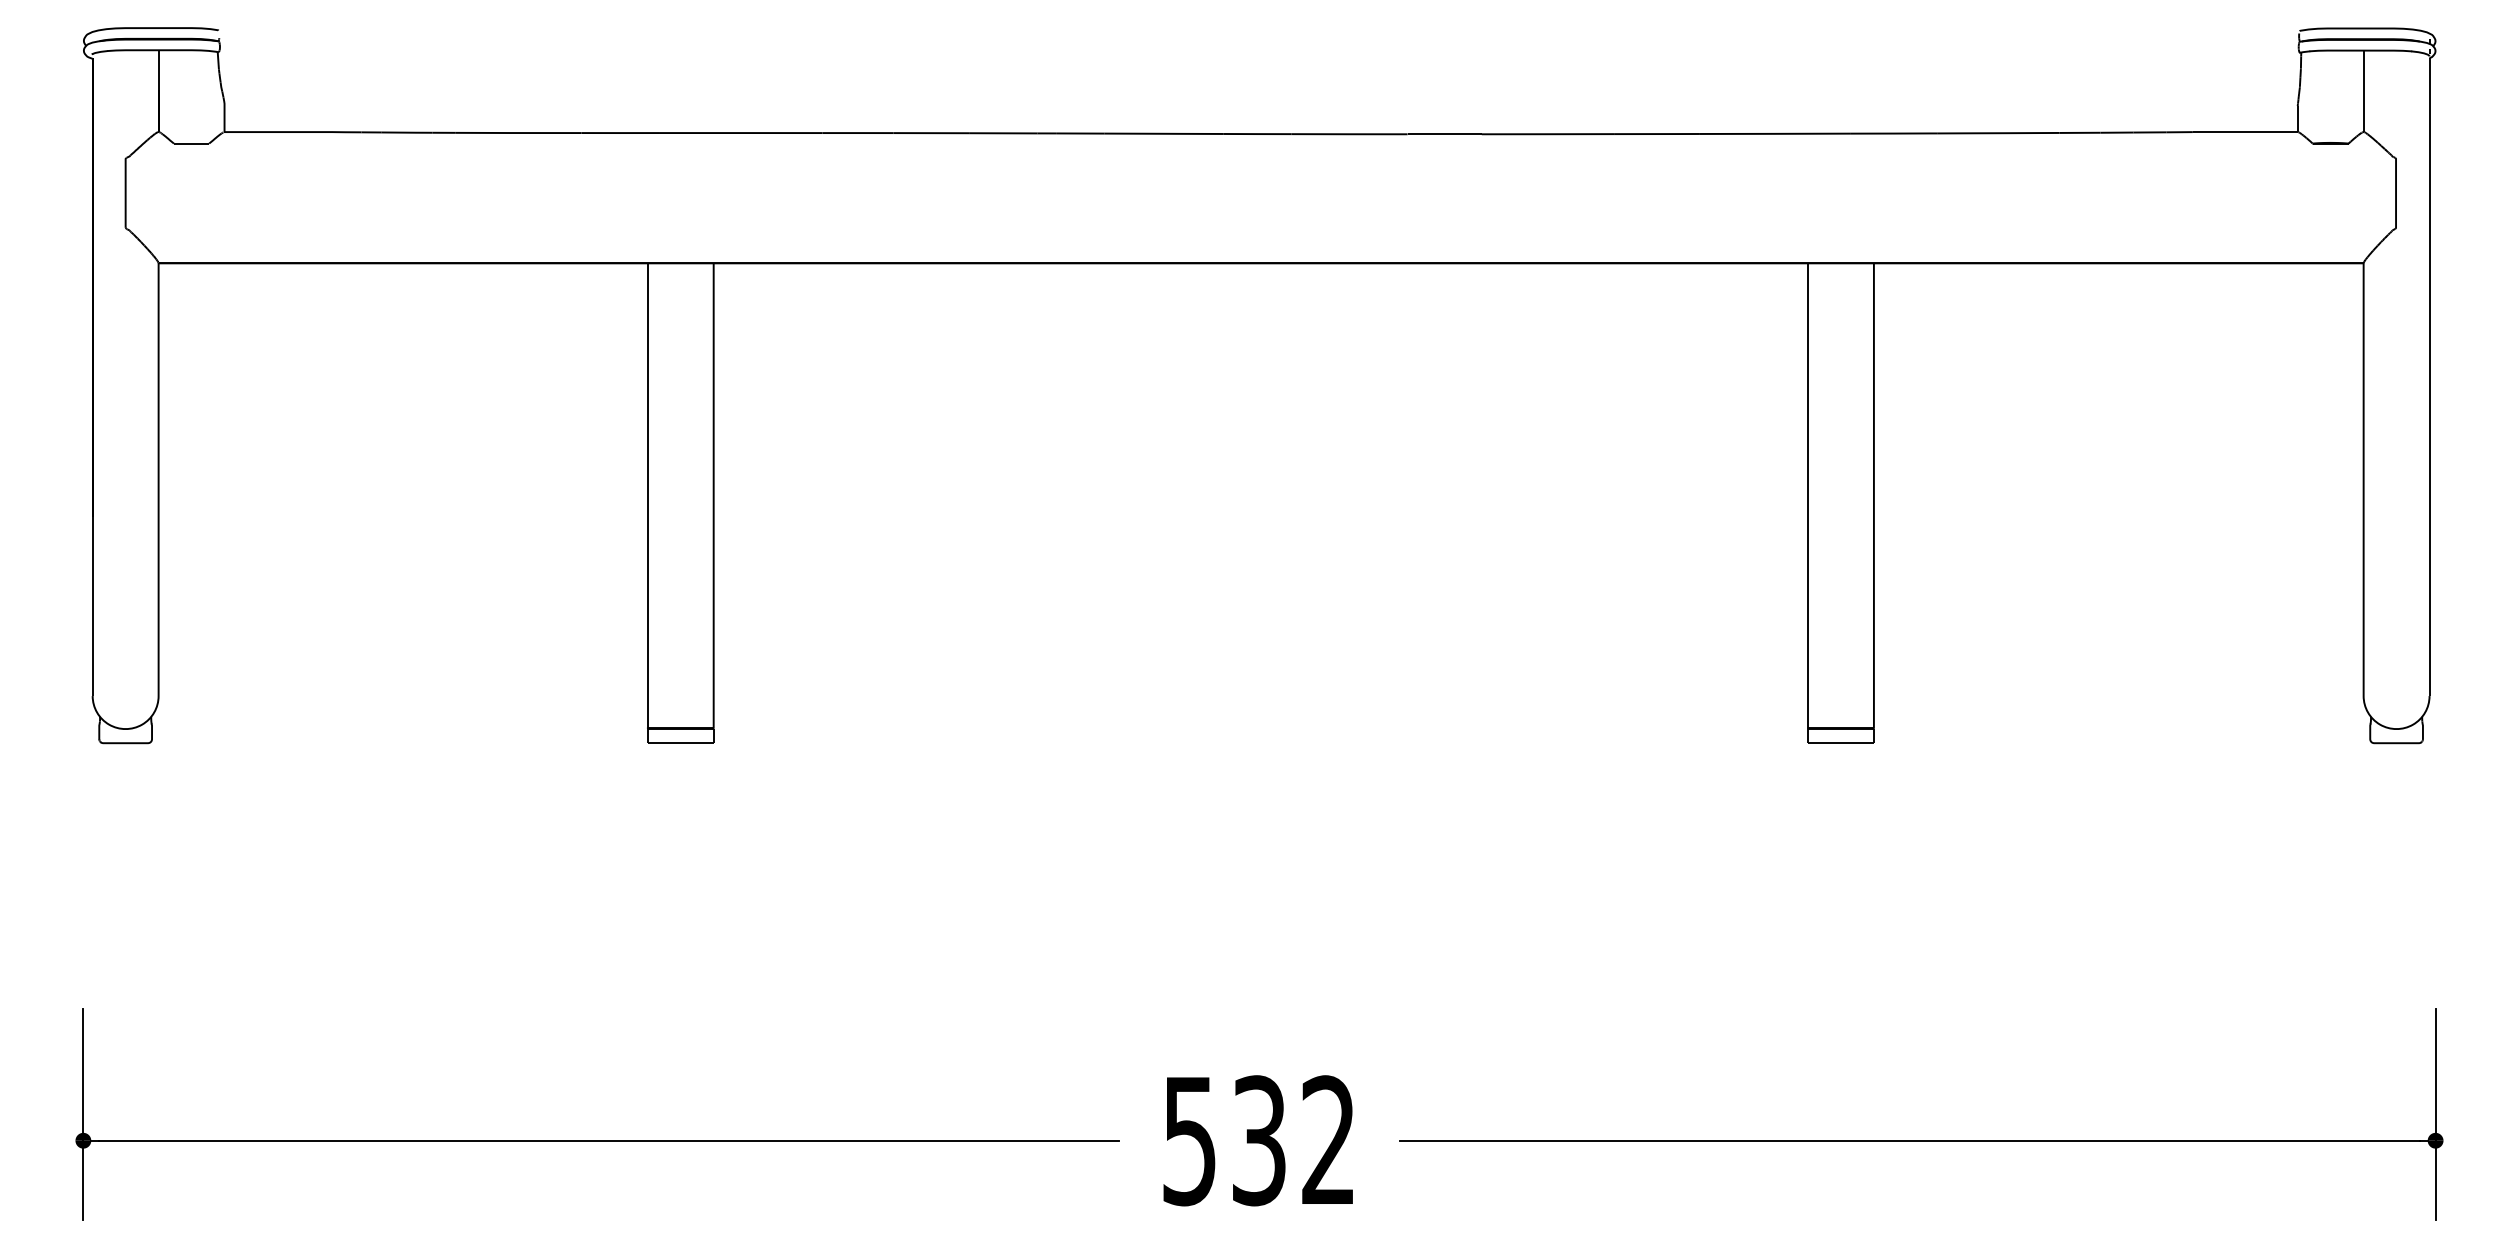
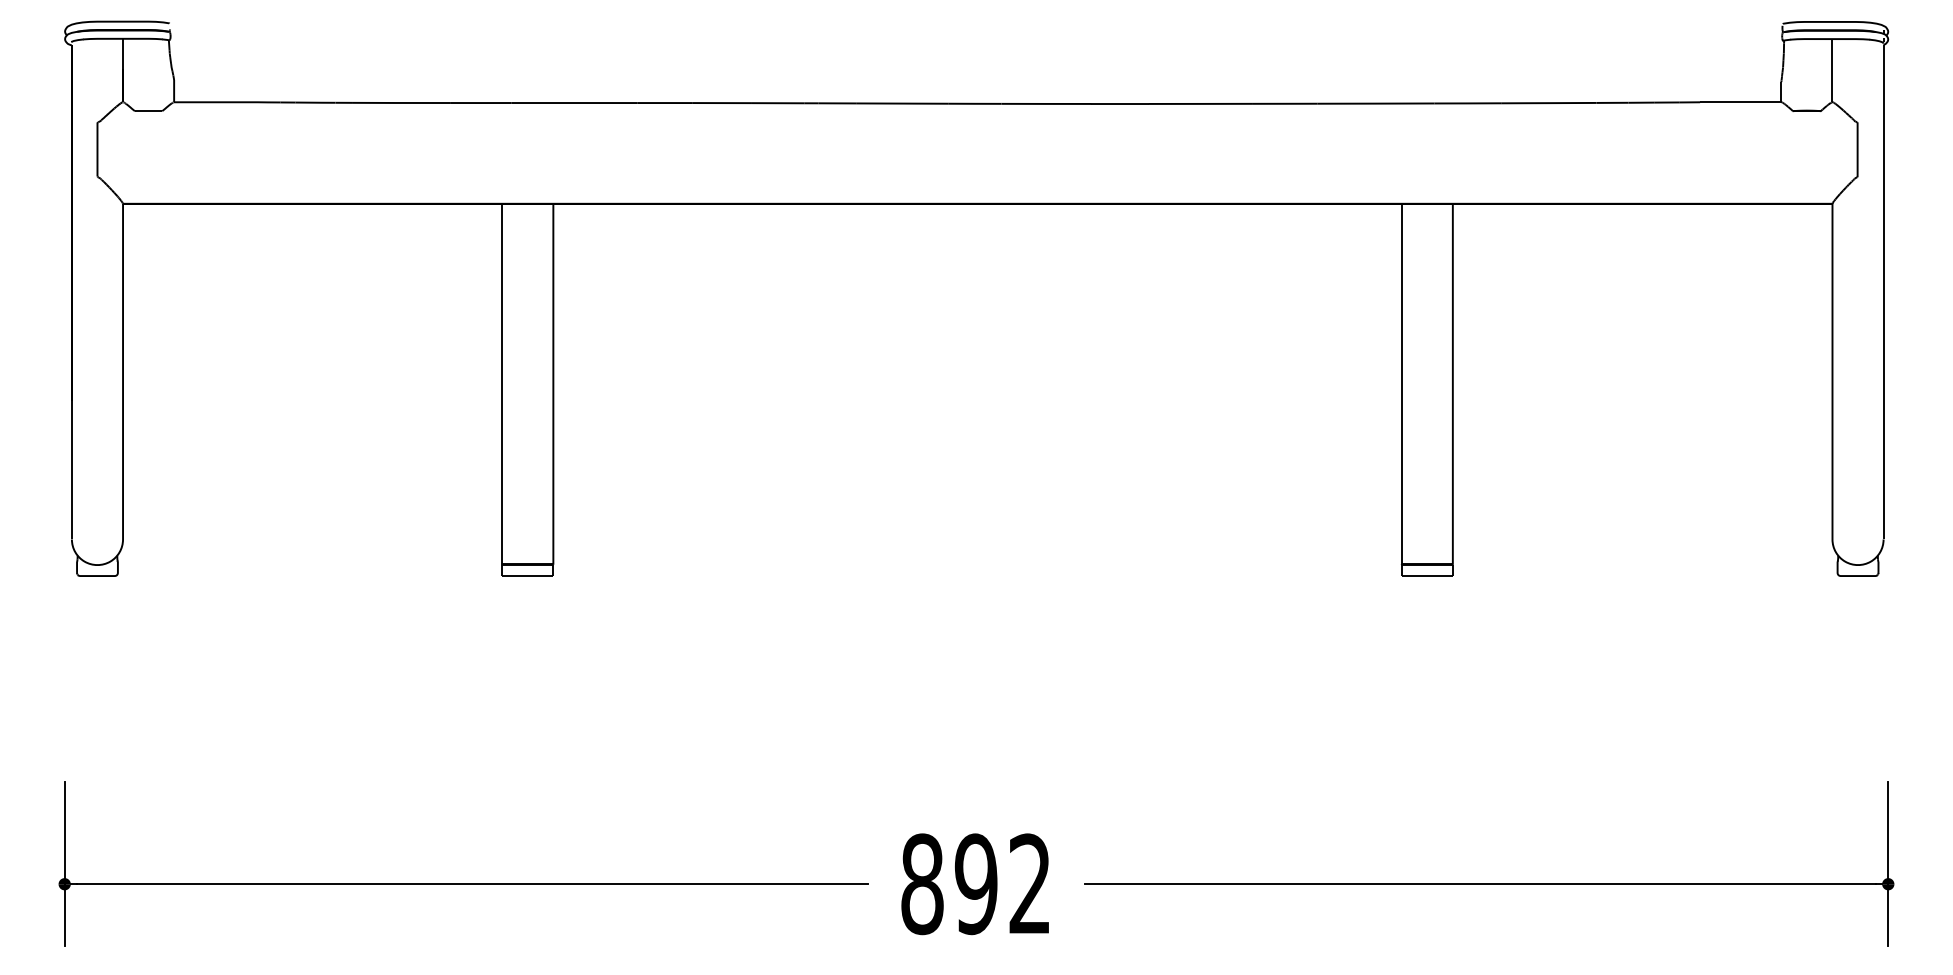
text: (1224, 1141) -> (949, 884), 532 -> 892

